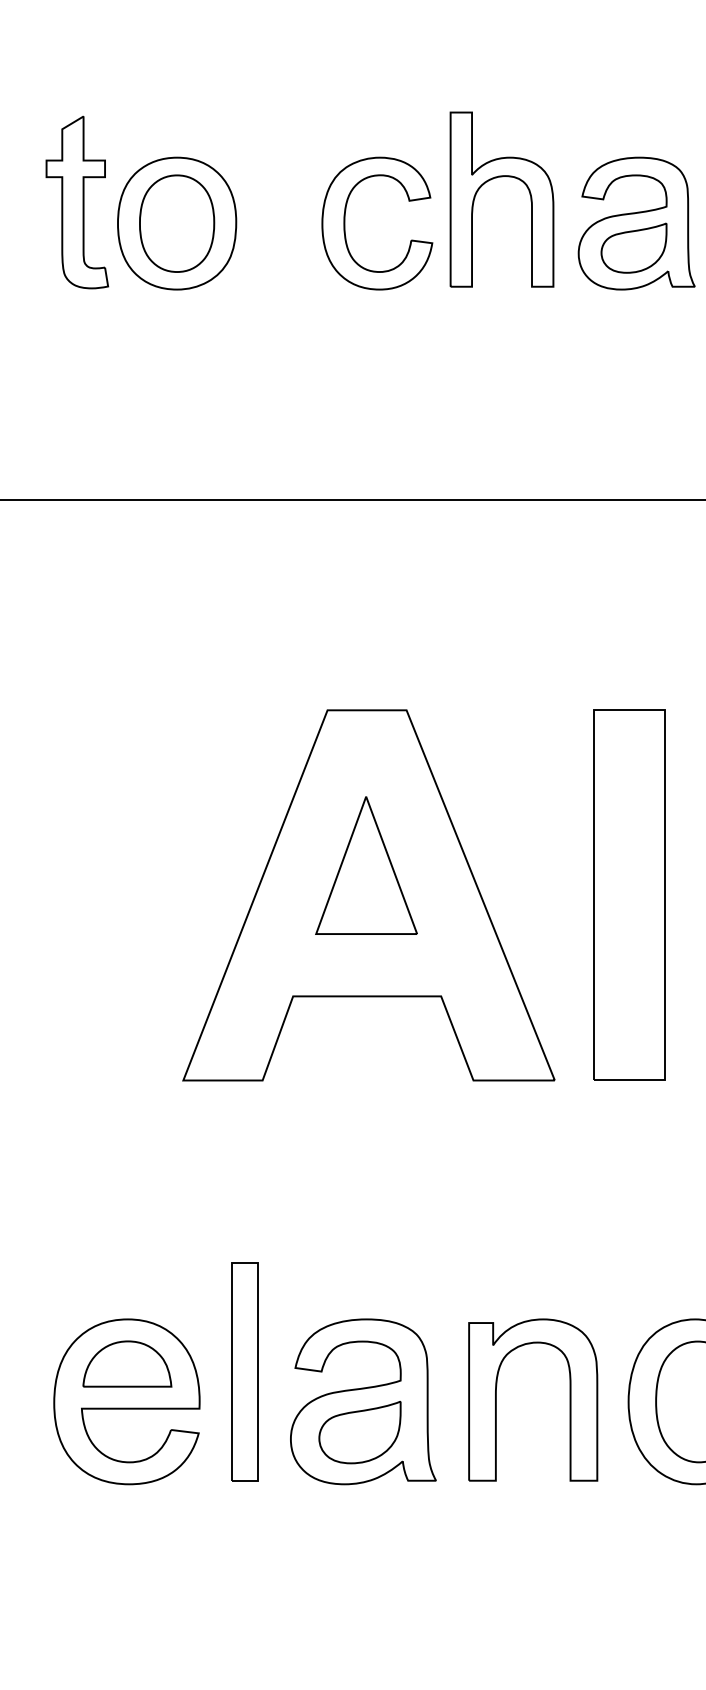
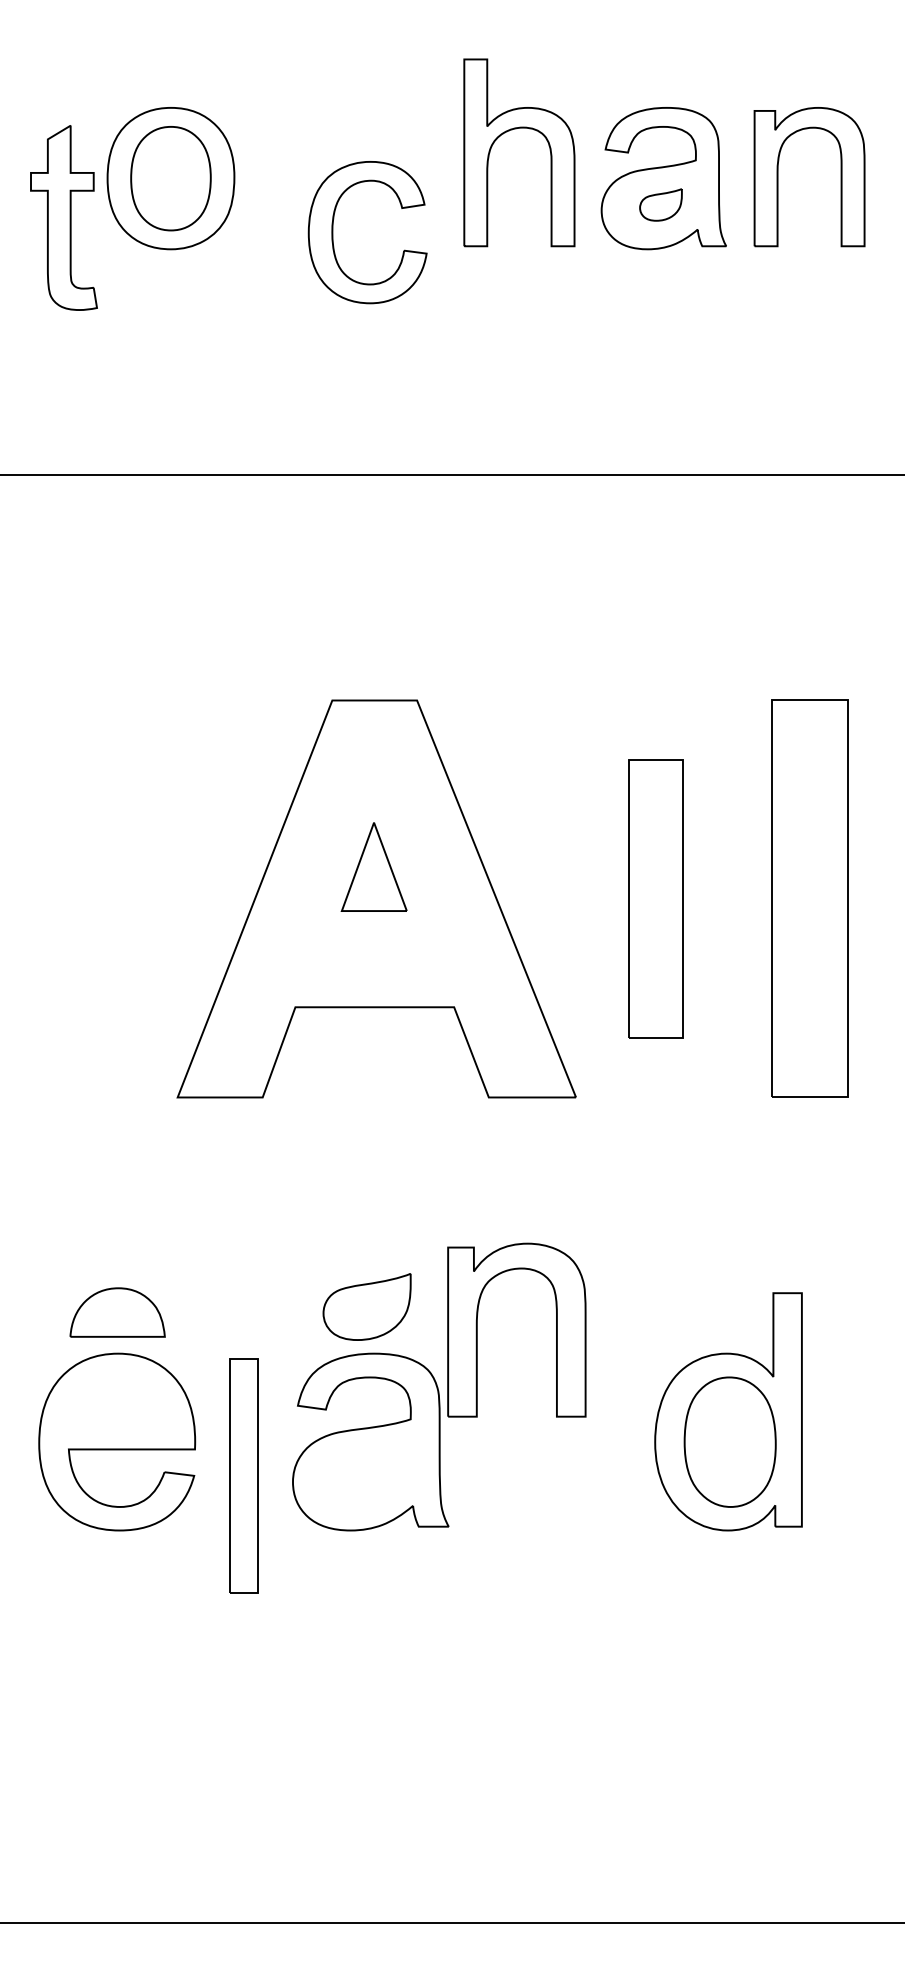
part: (76, 202) -> (63, 217), moved
part: (345, 223) -> (333, 232), moved
part: (633, 247) -> (660, 204), size x0.6
part: (366, 865) -> (374, 866), size x0.6
part: (628, 894) -> (655, 898), size x0.7
part: (127, 1364) -> (117, 1312), moved
part: (244, 1371) -> (243, 1475), moved
part: (496, 1399) -> (477, 1329), moved
part: (359, 1432) -> (366, 1306), moved

